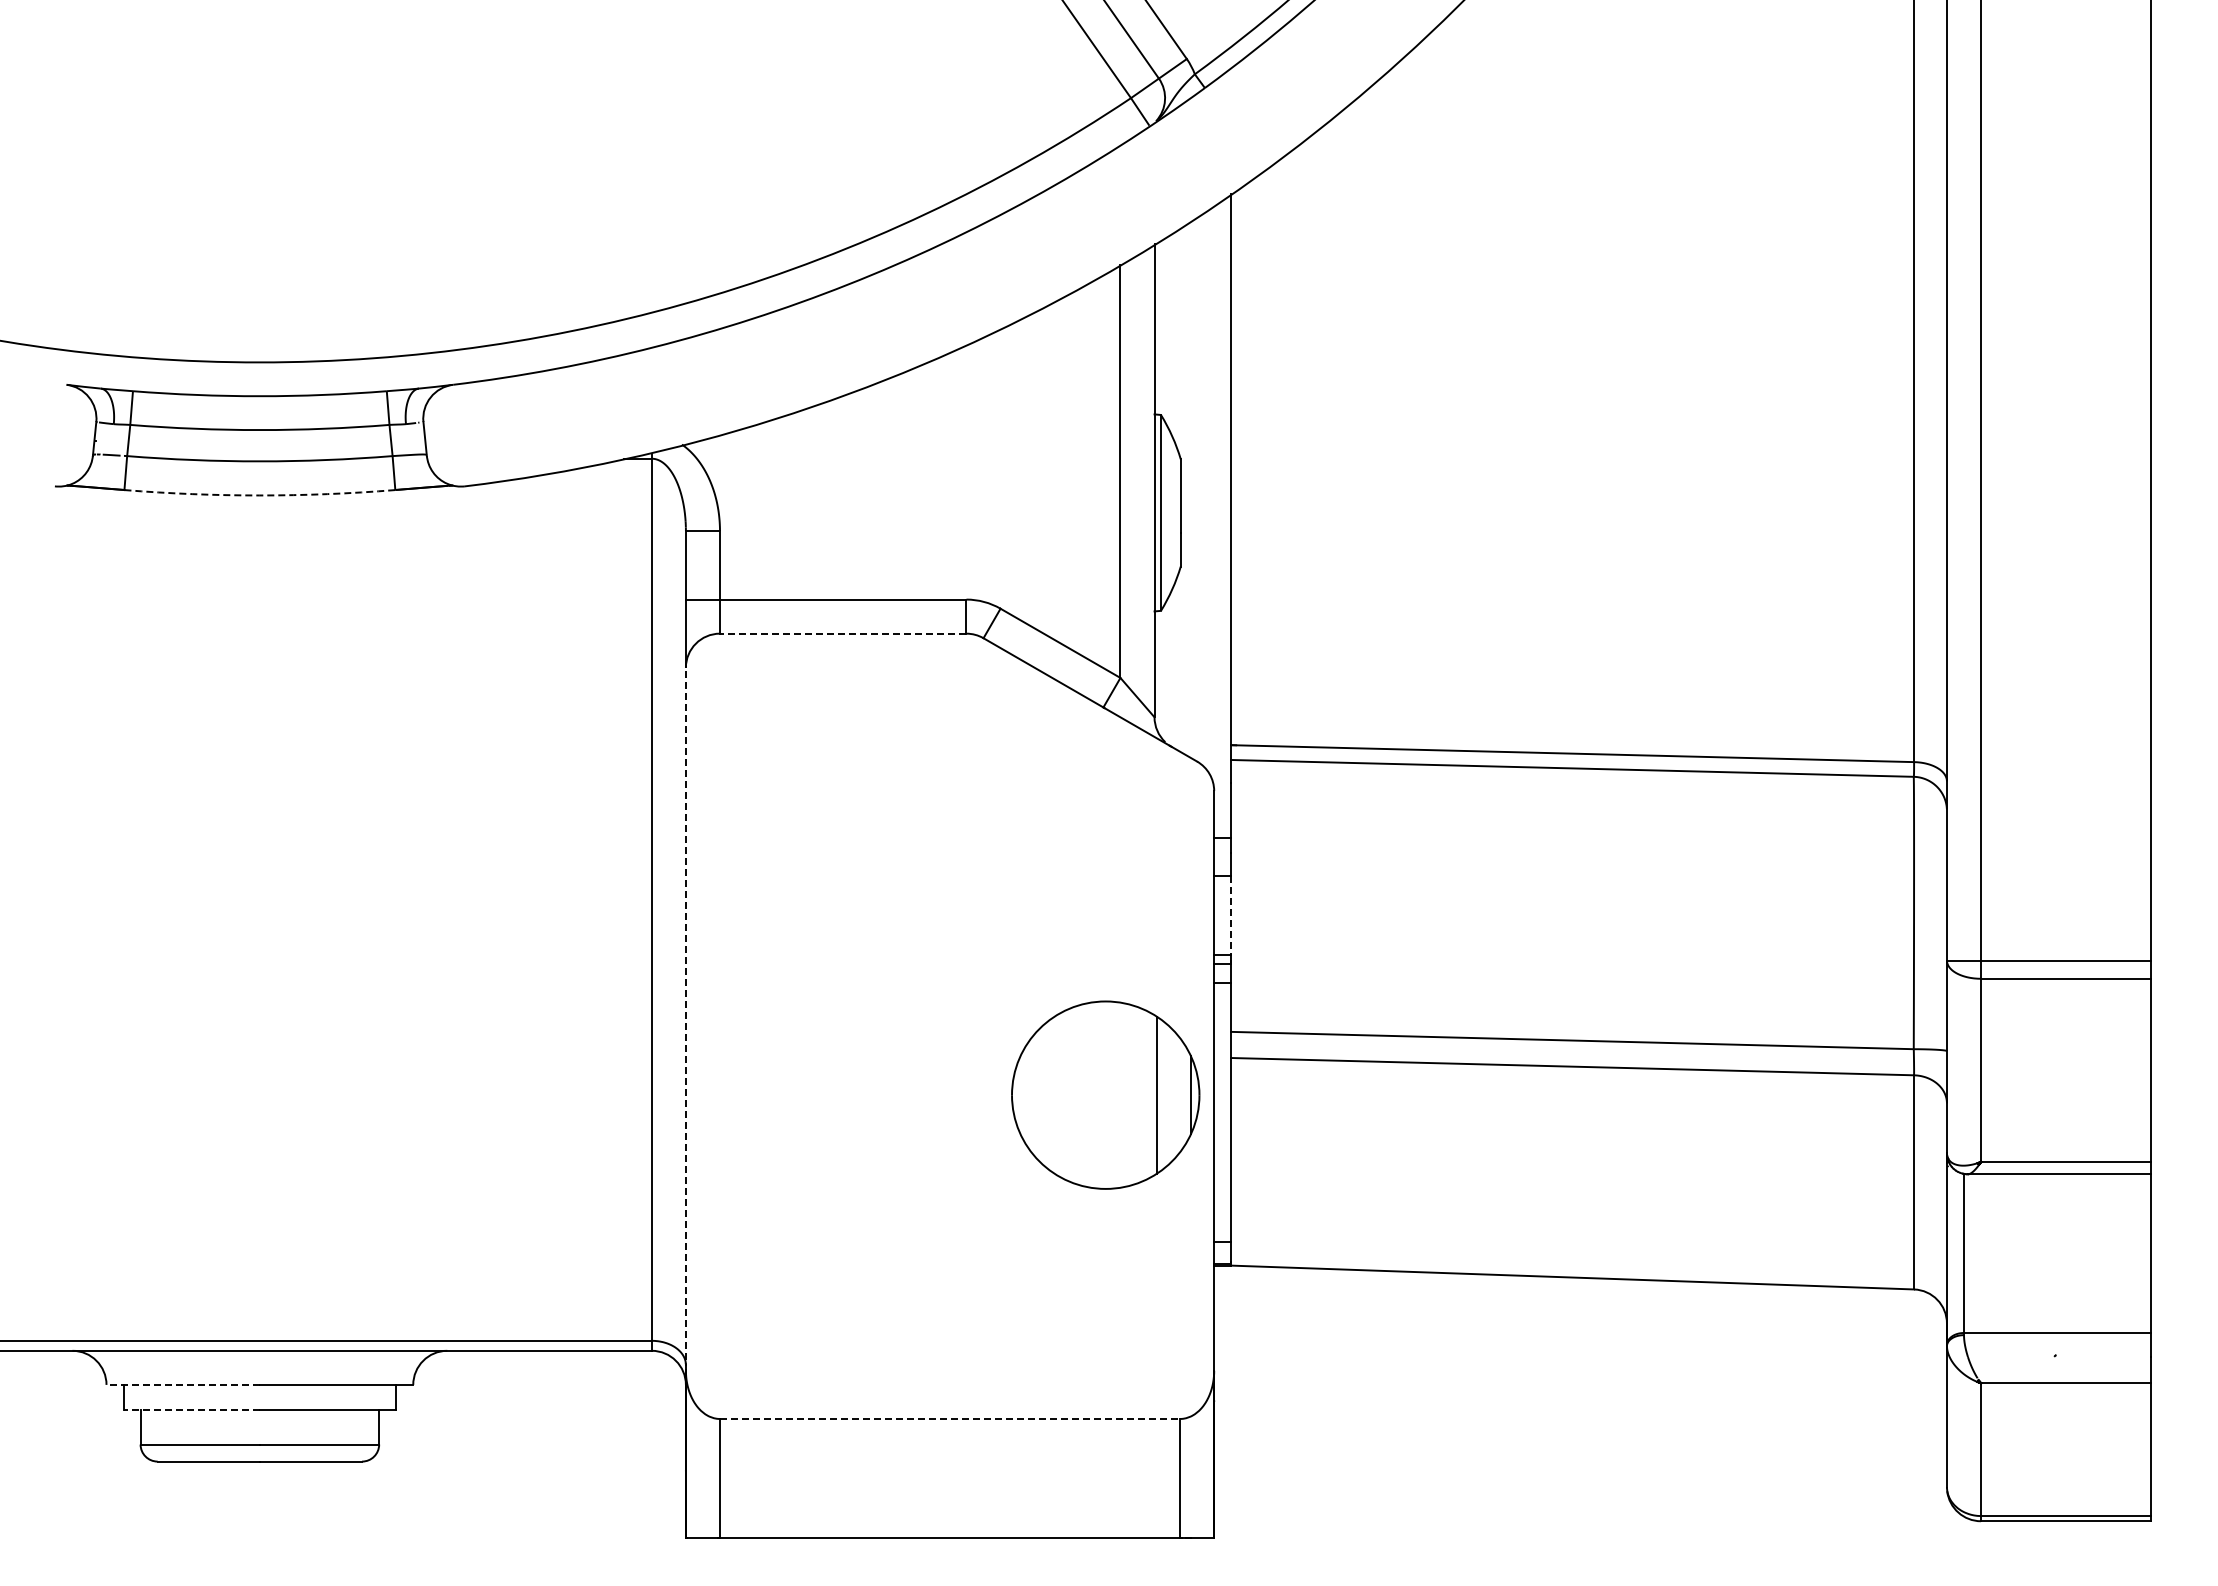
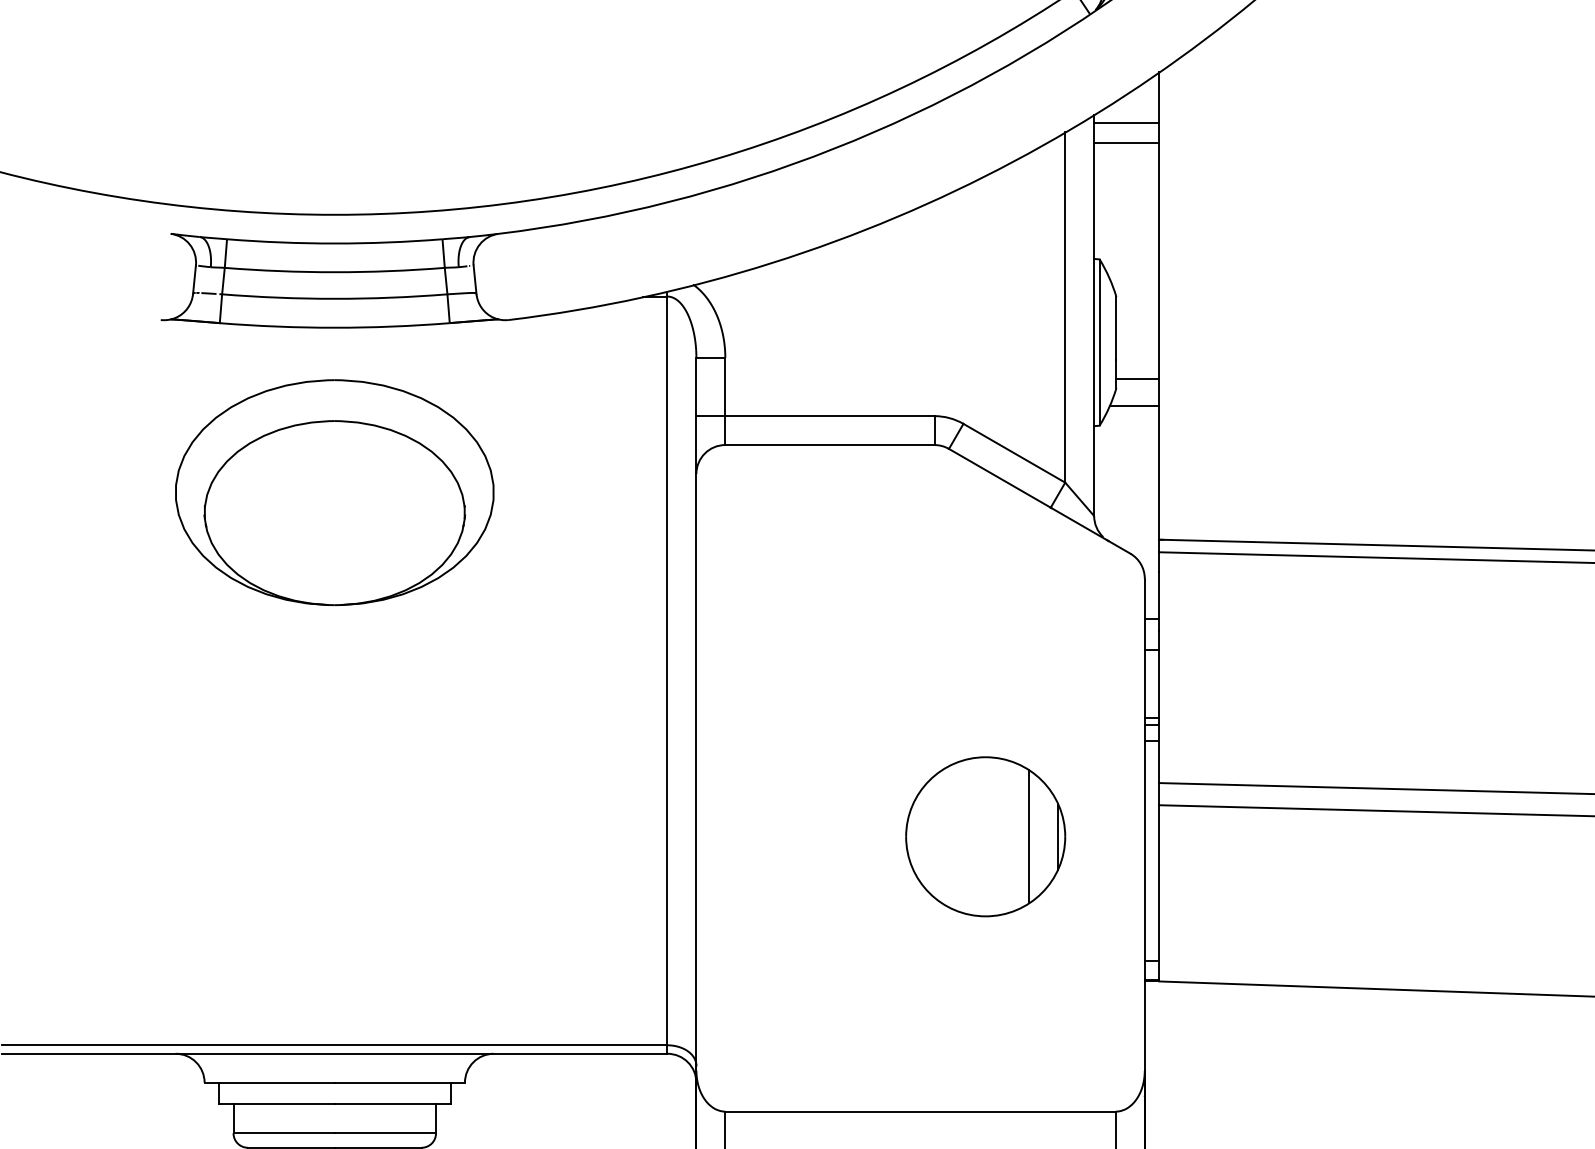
line: (1192, 253) -> (1126, 122), added
line: (1192, 278) -> (1126, 143), added
arc: (259, 495) -> (334, 327), dashed -> solid
line: (1205, 555) -> (1137, 378), added
line: (1201, 588) -> (1134, 406), added
line: (842, 633) -> (829, 444), dashed -> solid
part: (259, 689) -> (334, 492), added
line: (1231, 915) -> (1159, 684), dashed -> solid
line: (685, 1019) -> (696, 772), dashed -> solid
part: (1105, 1094) -> (985, 836), moved
line: (183, 1384) -> (269, 1082), dashed -> solid
line: (191, 1410) -> (276, 1104), dashed -> solid
line: (950, 1418) -> (920, 1111), dashed -> solid

